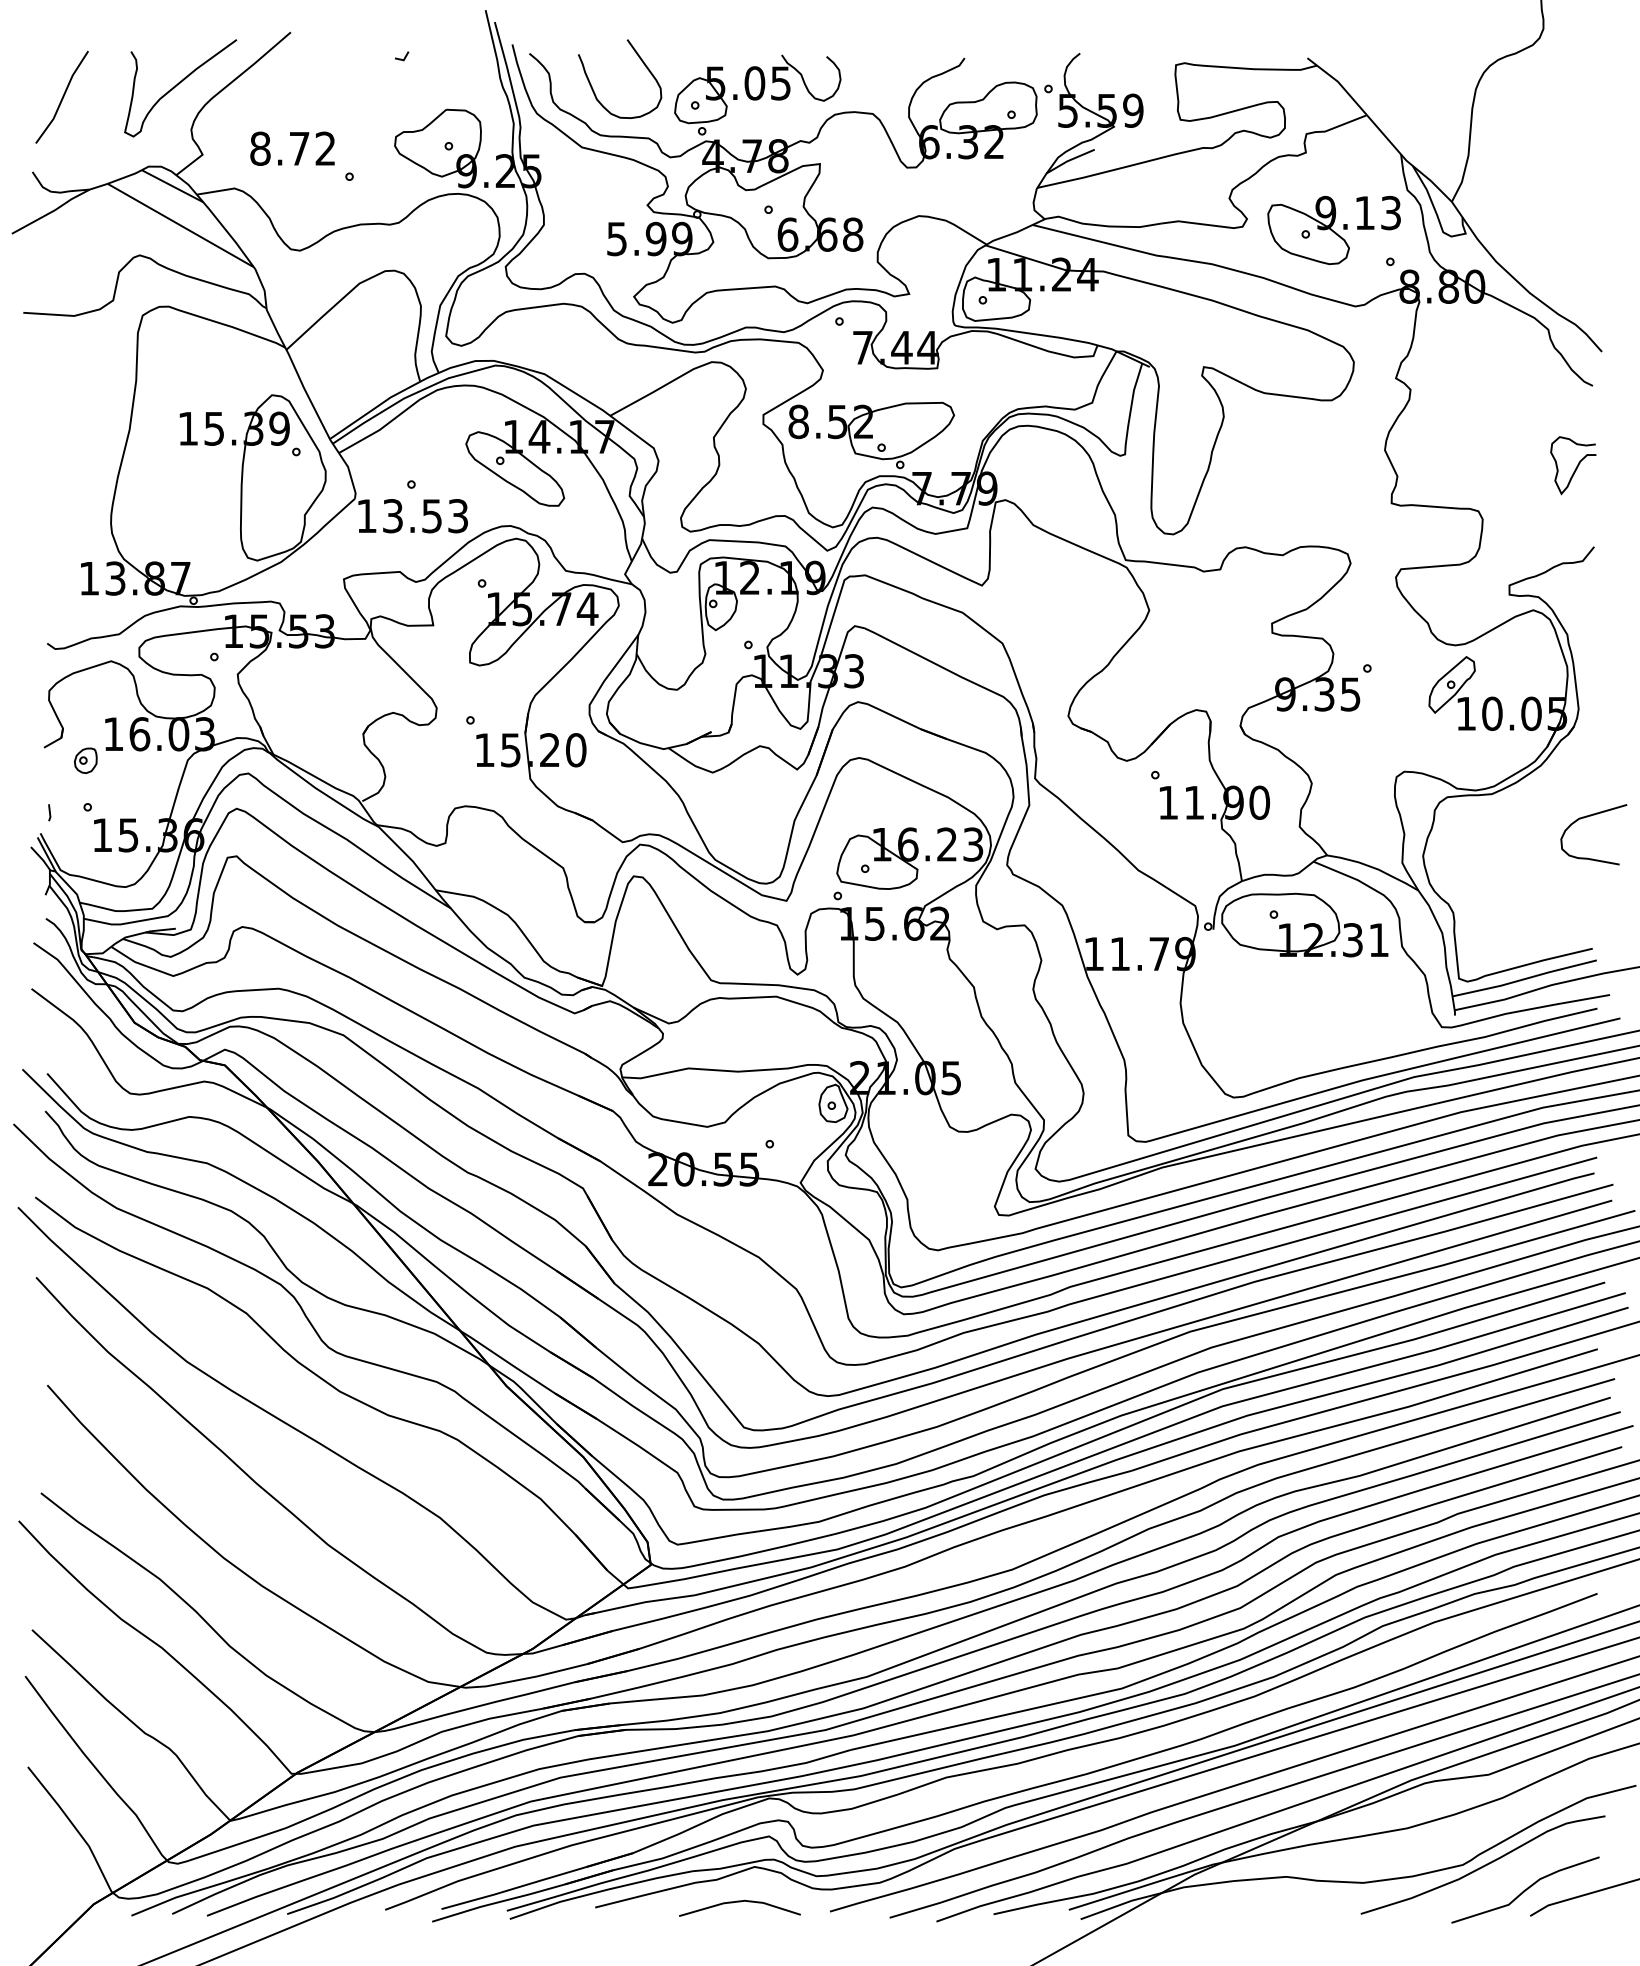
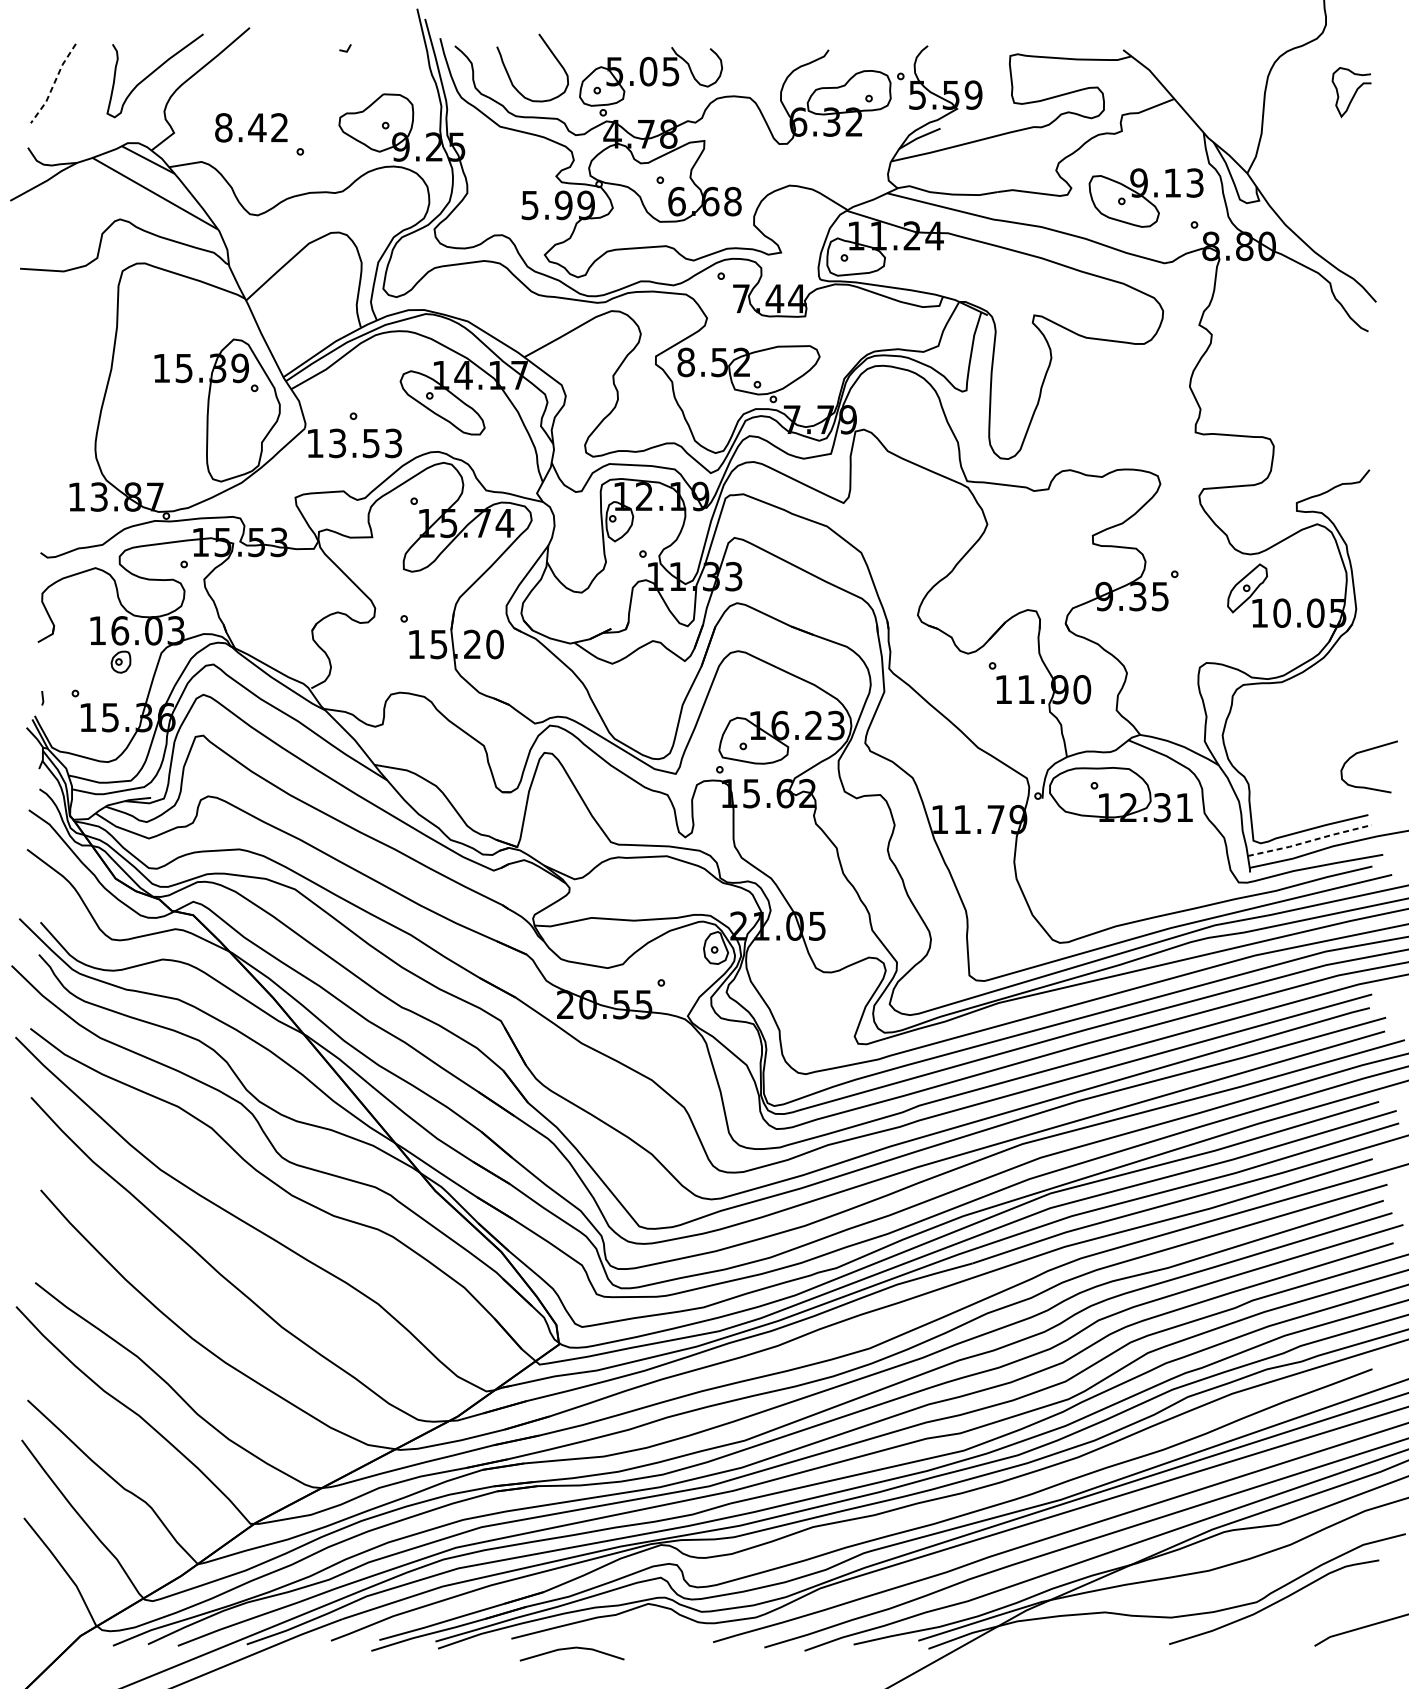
line: (62, 98) -> (53, 84), solid -> dashed
text: (299, 148) -> (257, 127), 8.72 -> 8.42
curve: (1576, 466) -> (1354, 93), moved
part: (85, 760) -> (120, 661), moved
curve: (1587, 817) -> (1363, 752), moved
line: (1524, 979) -> (1309, 841), solid -> dashed
curve: (1525, 1889) -> (1310, 1623), removed
curve: (739, 1902) -> (571, 1649), moved

